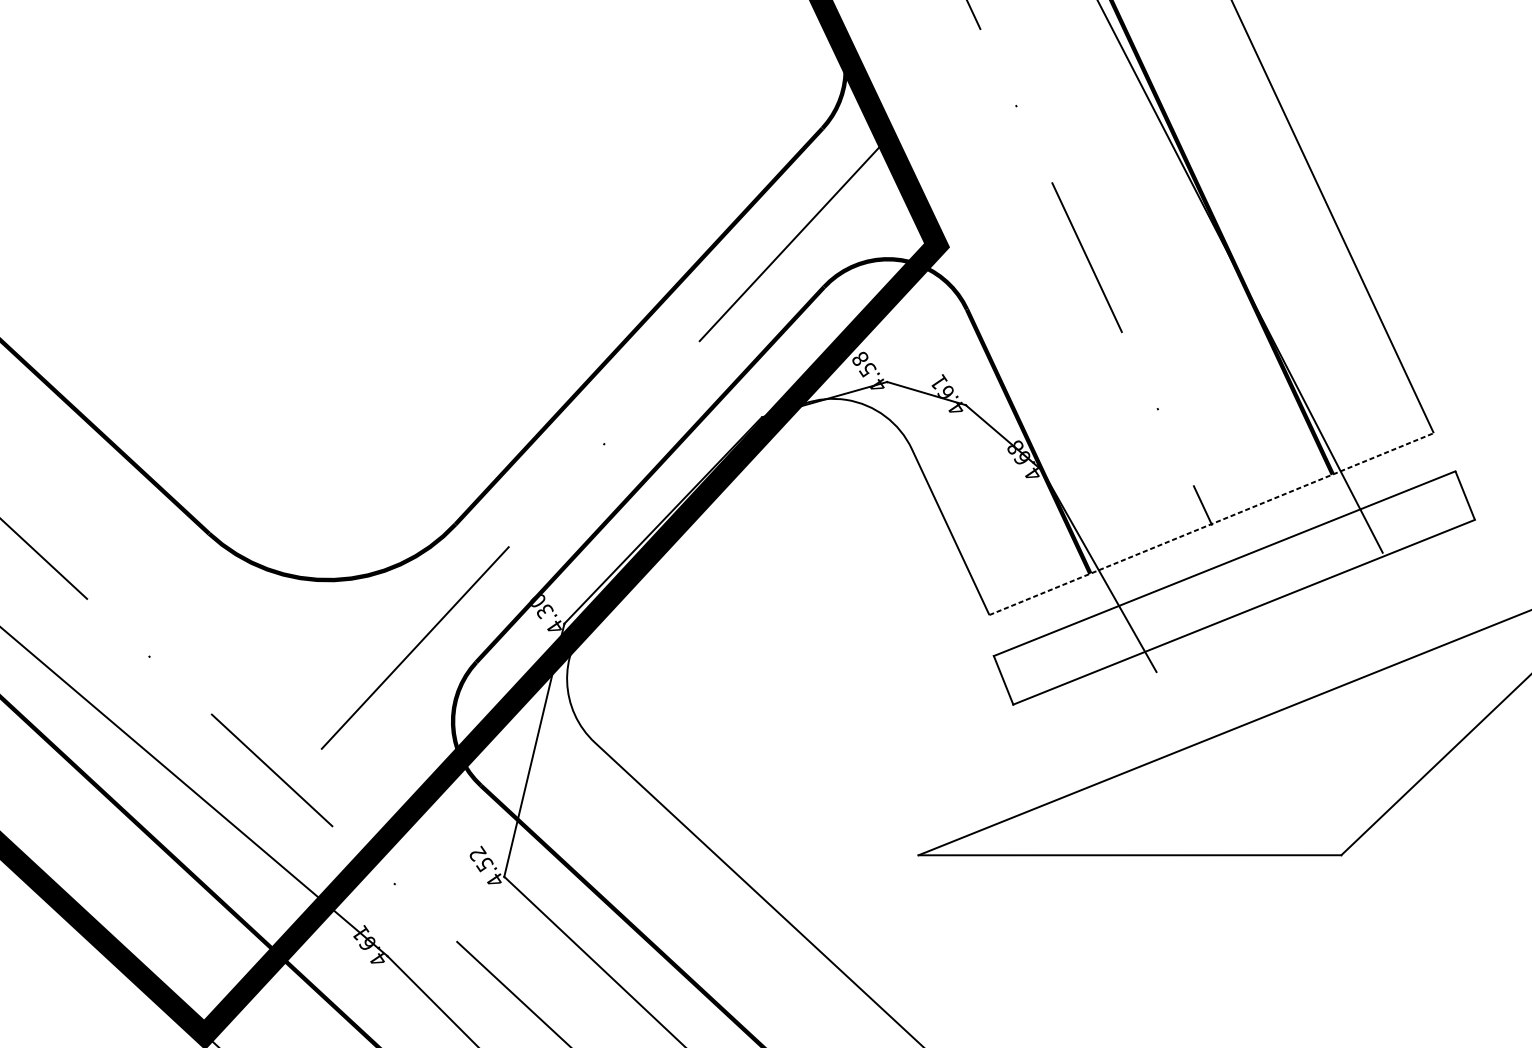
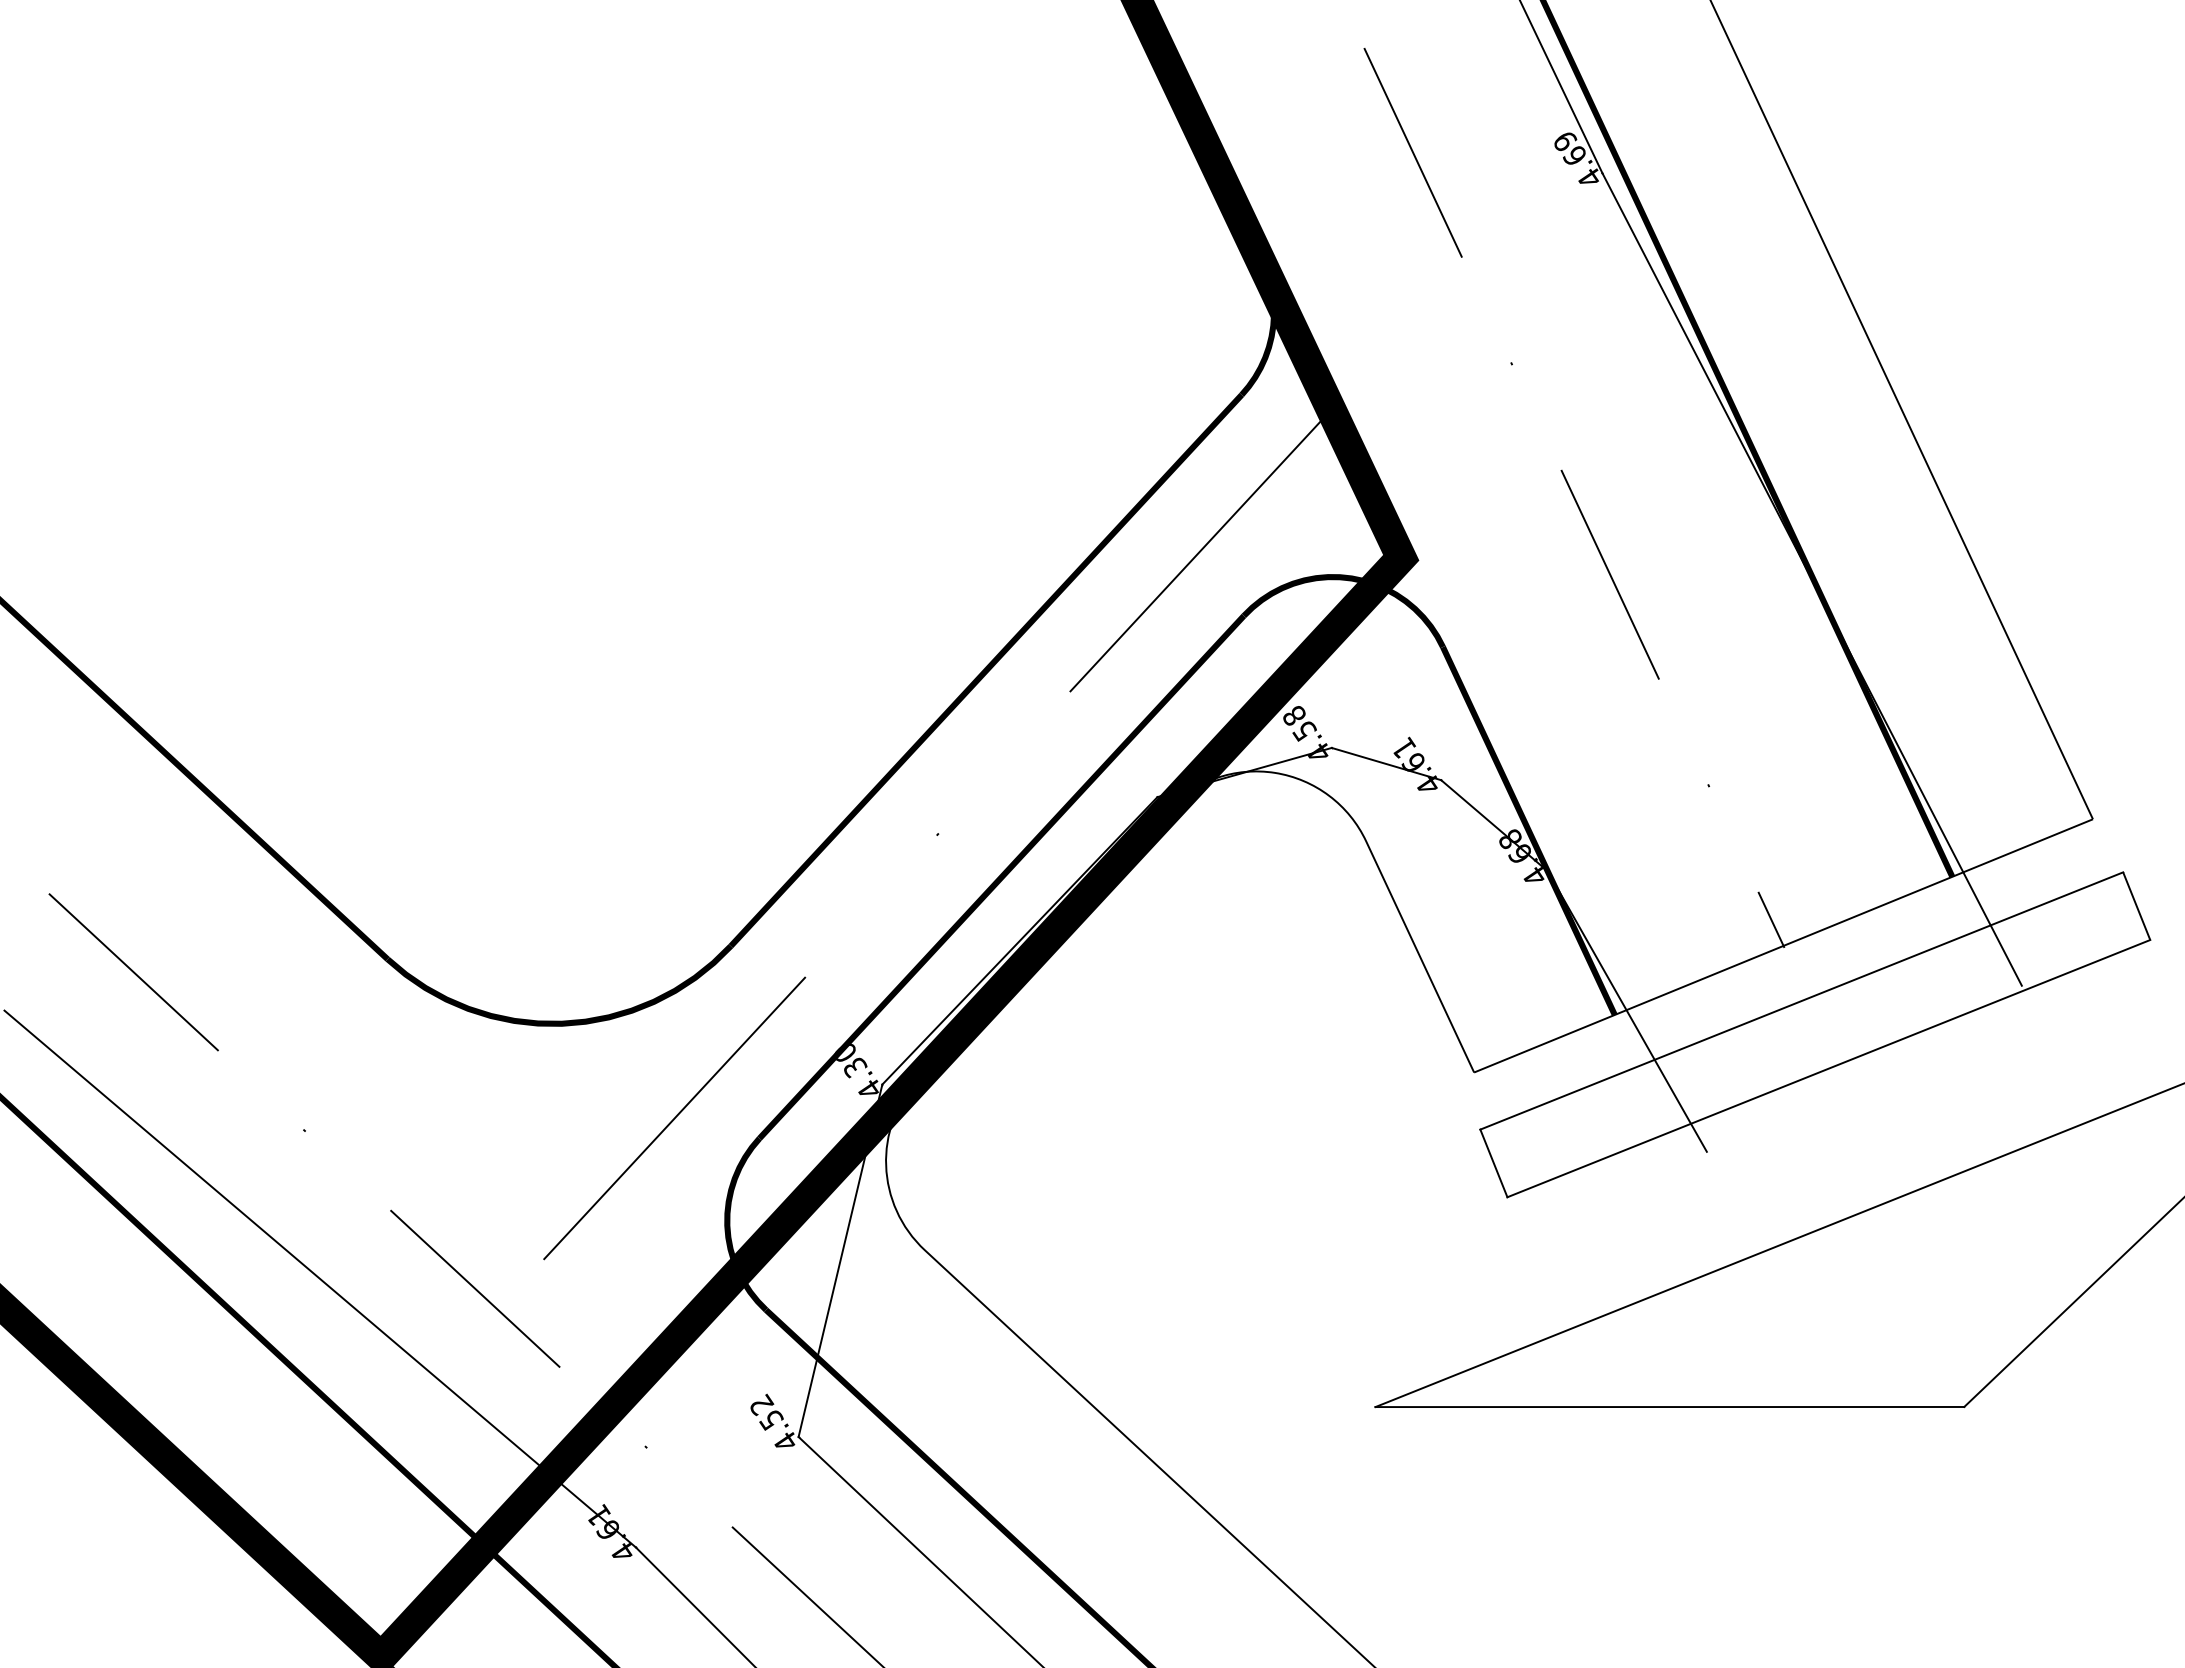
line: (1212, 523) -> (1784, 945), dashed -> solid

